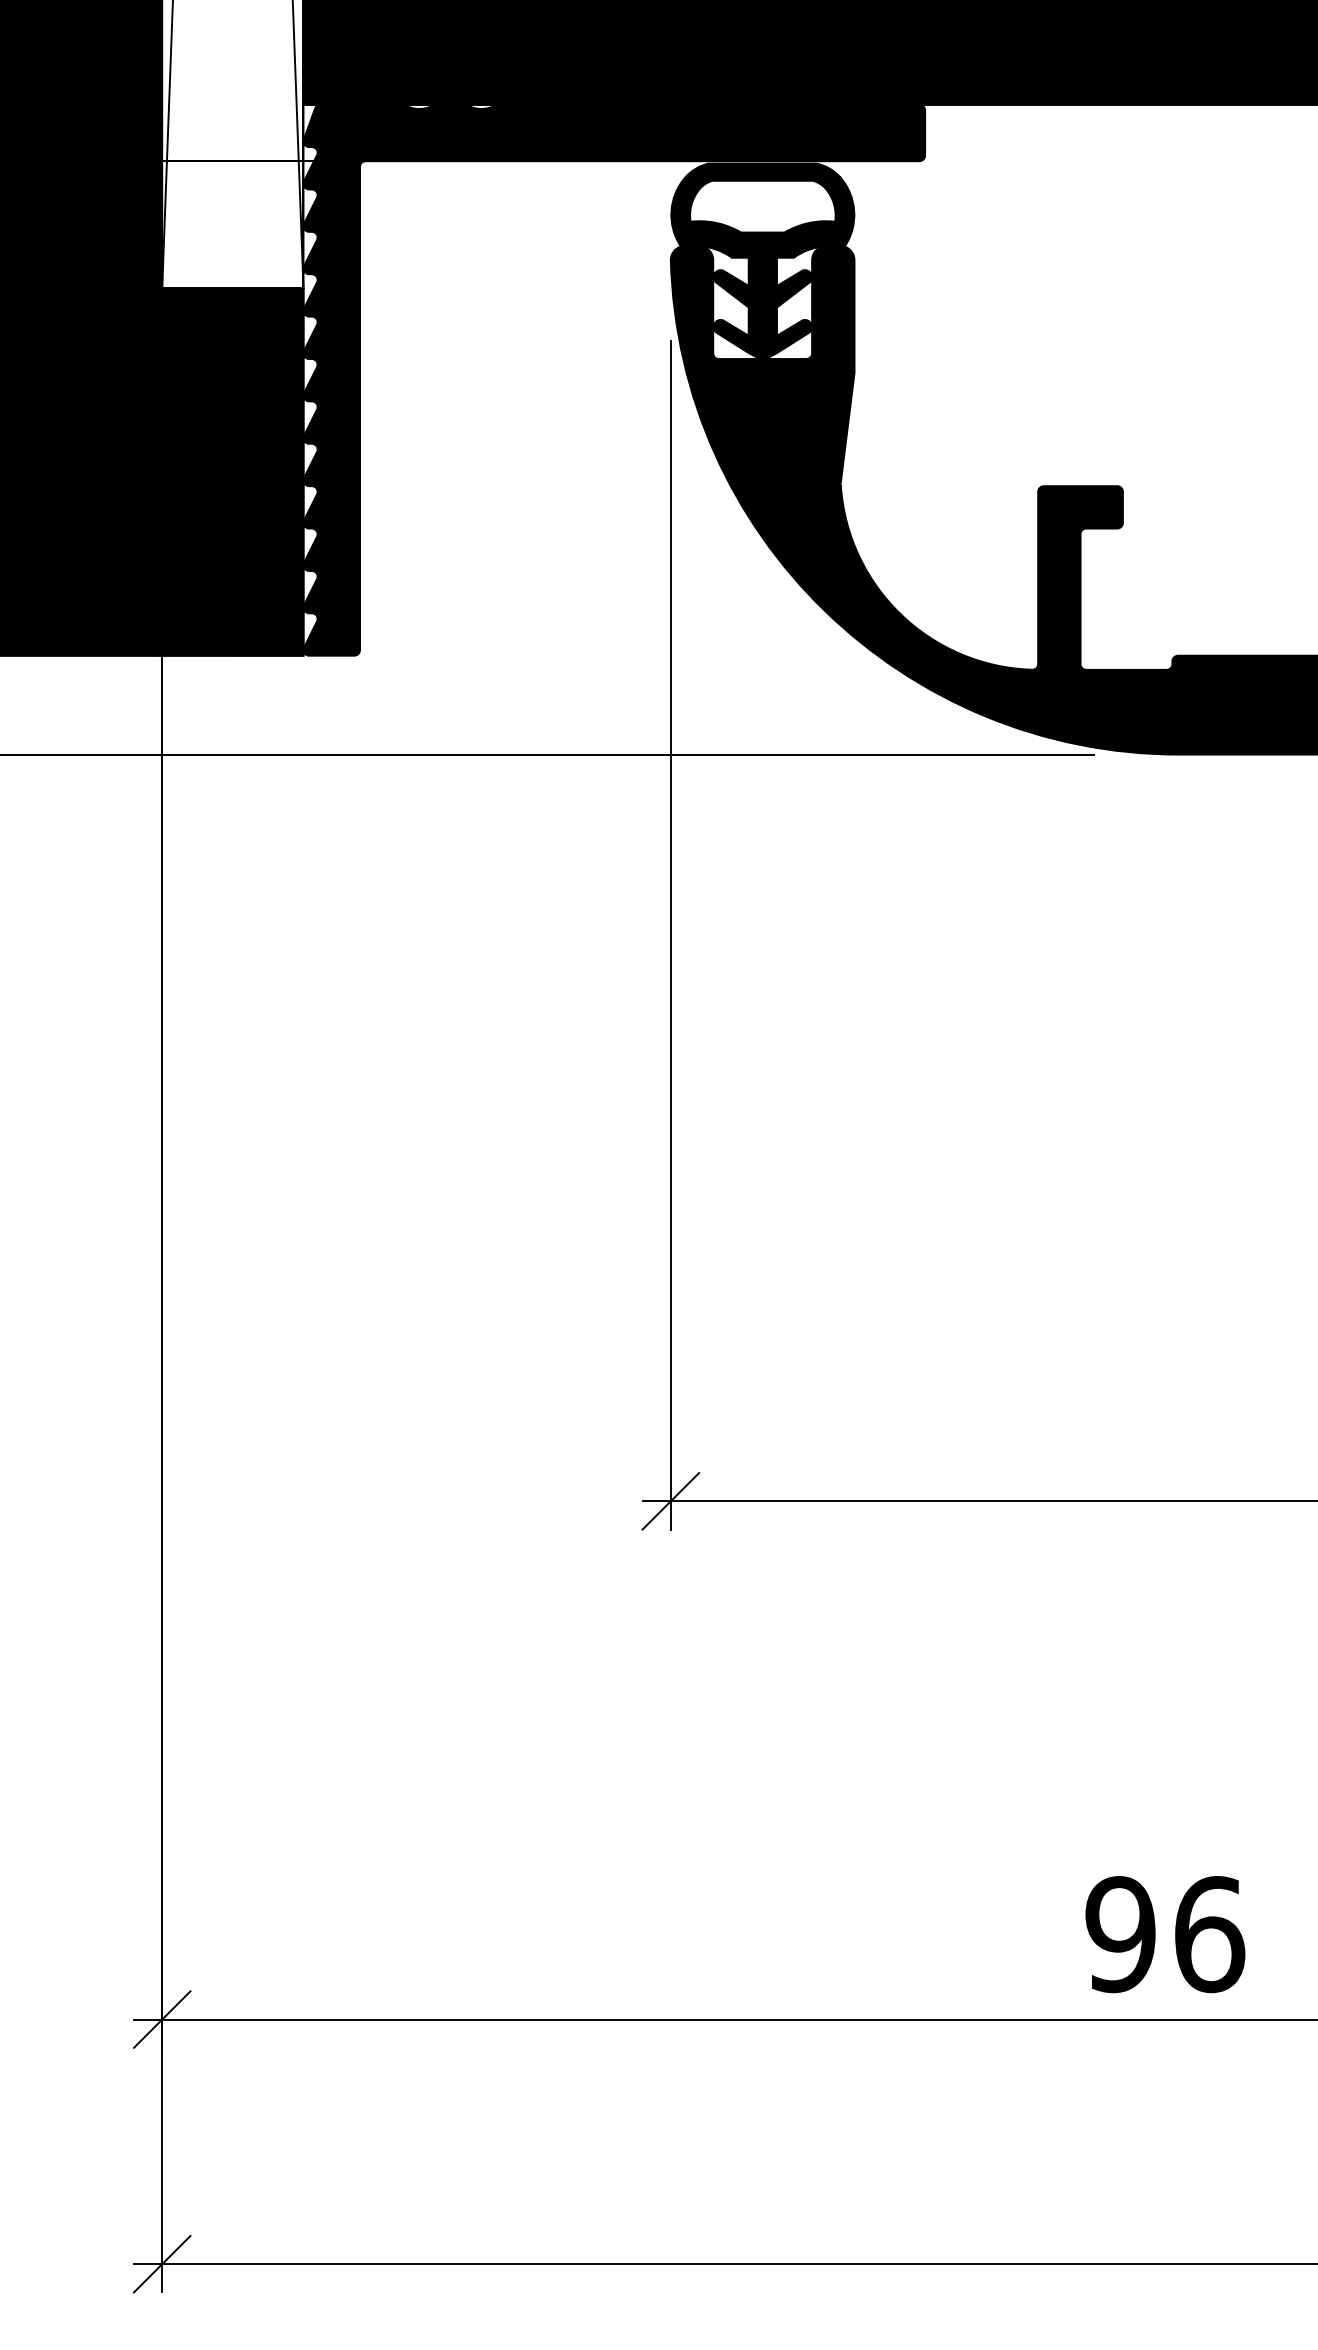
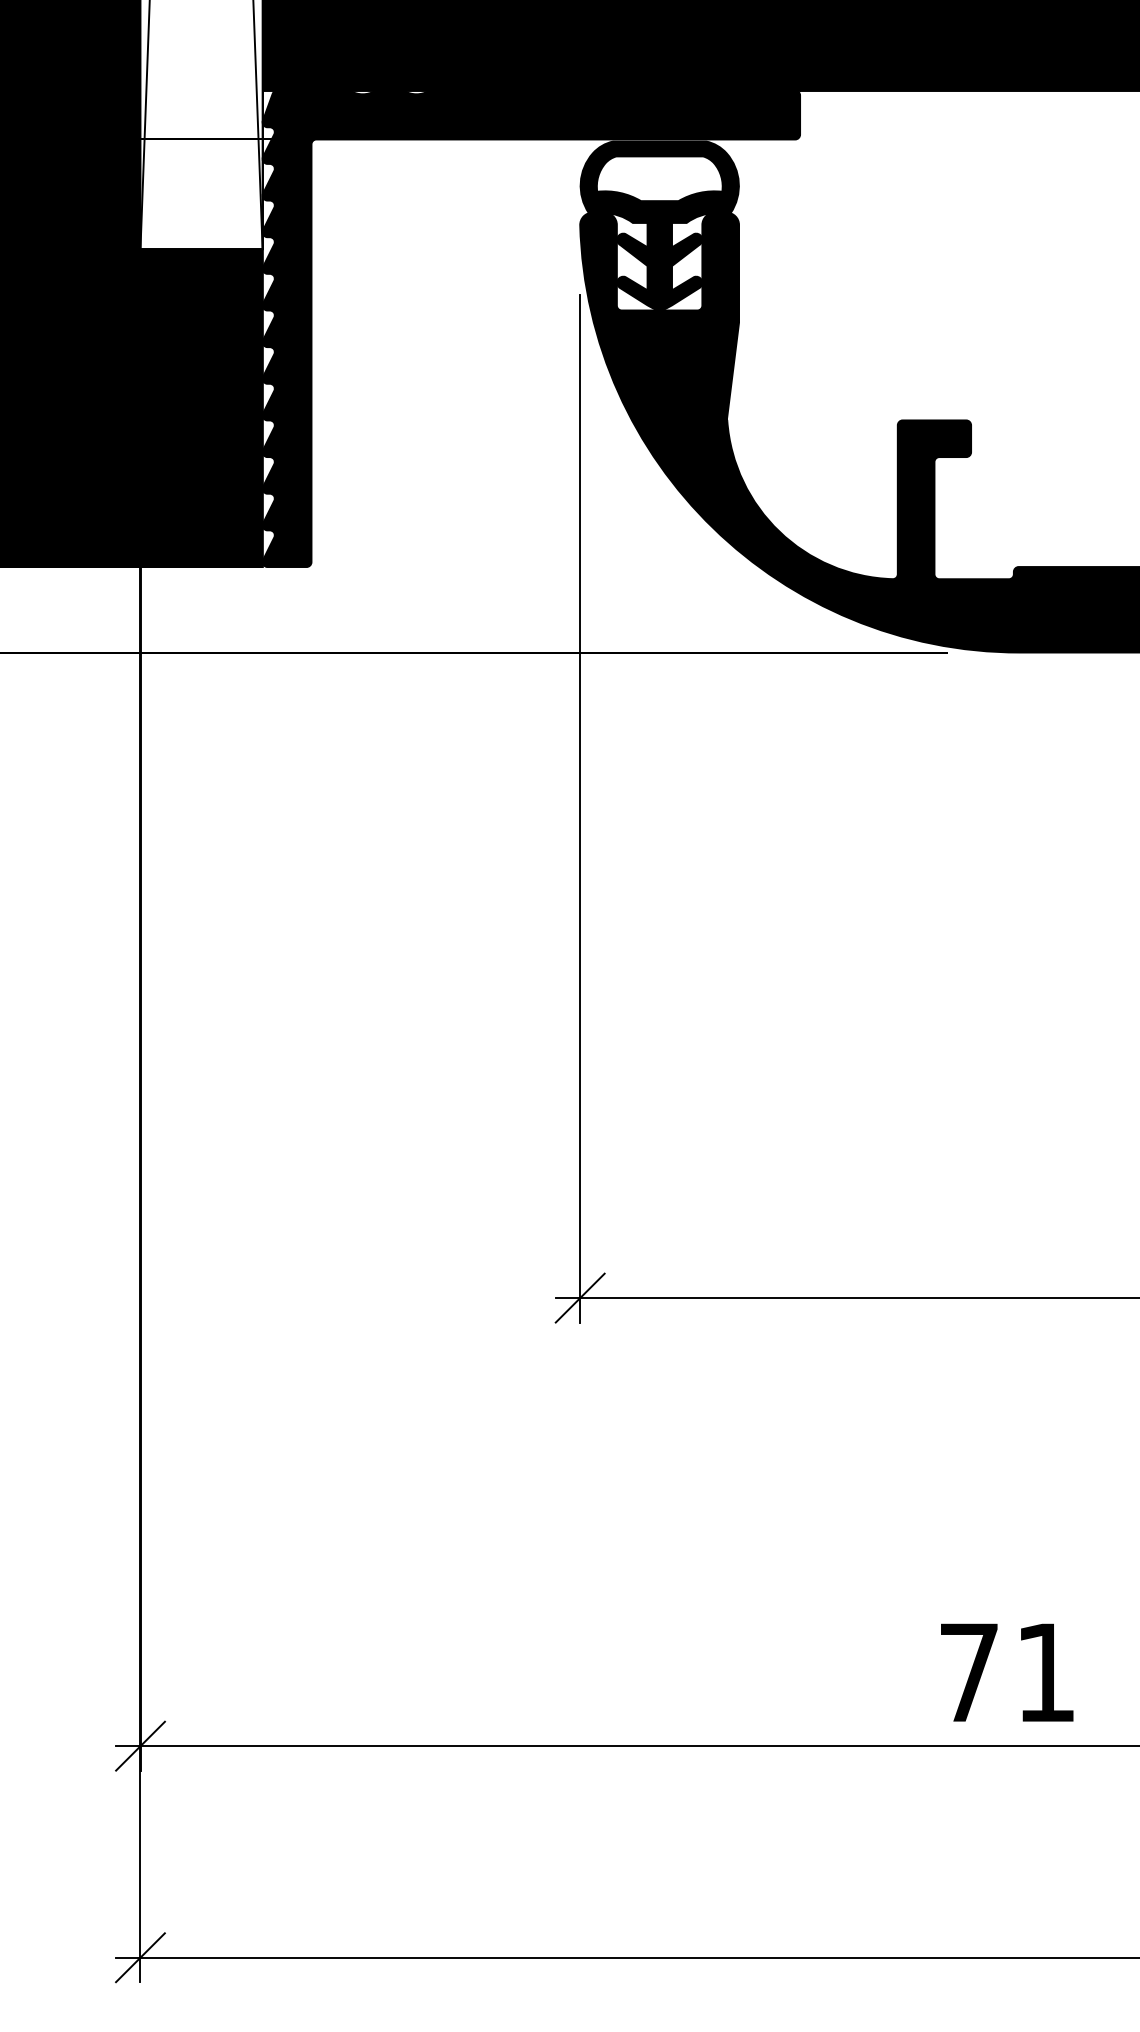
text: (1165, 1934) -> (1007, 1672), 96 -> 71

